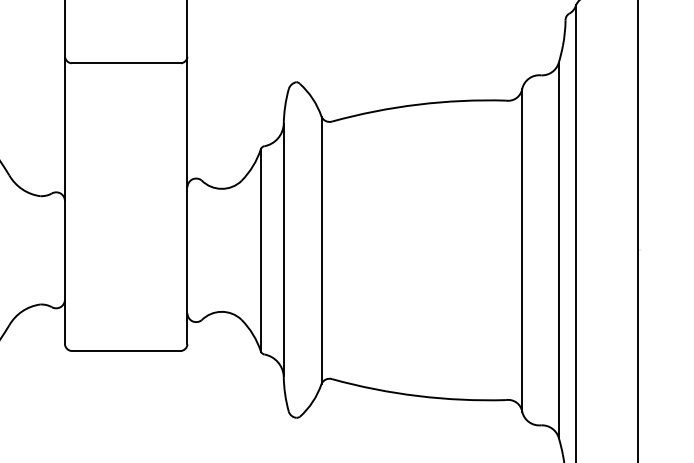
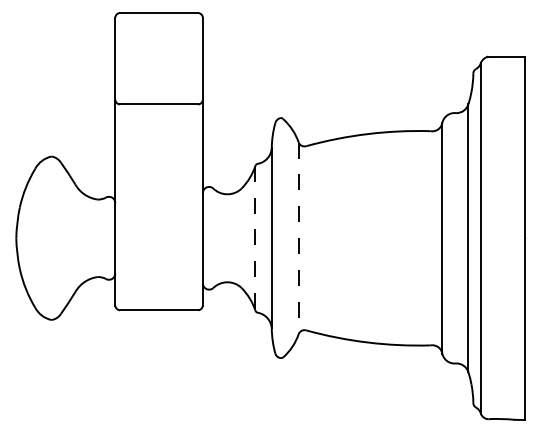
line: (261, 250) -> (255, 238), solid -> dashed
line: (321, 250) -> (298, 238), solid -> dashed

